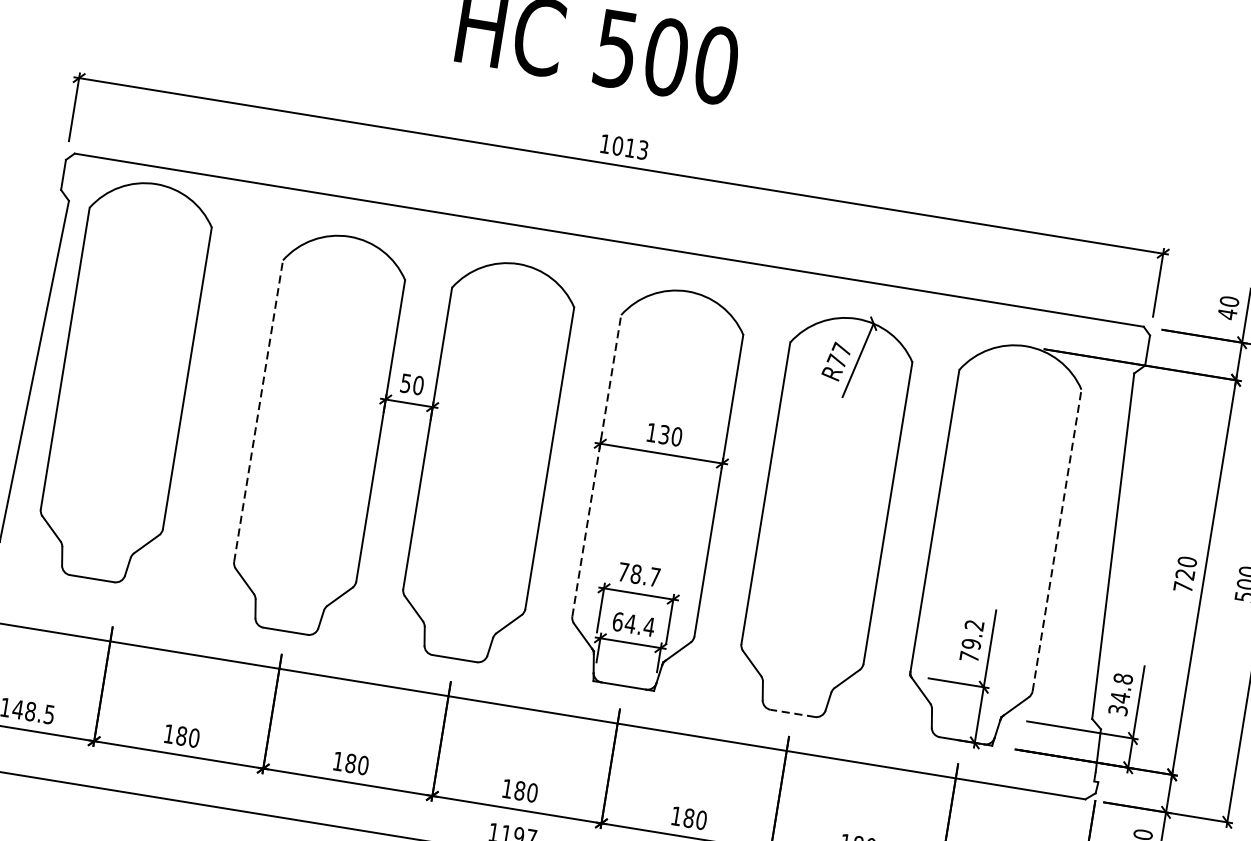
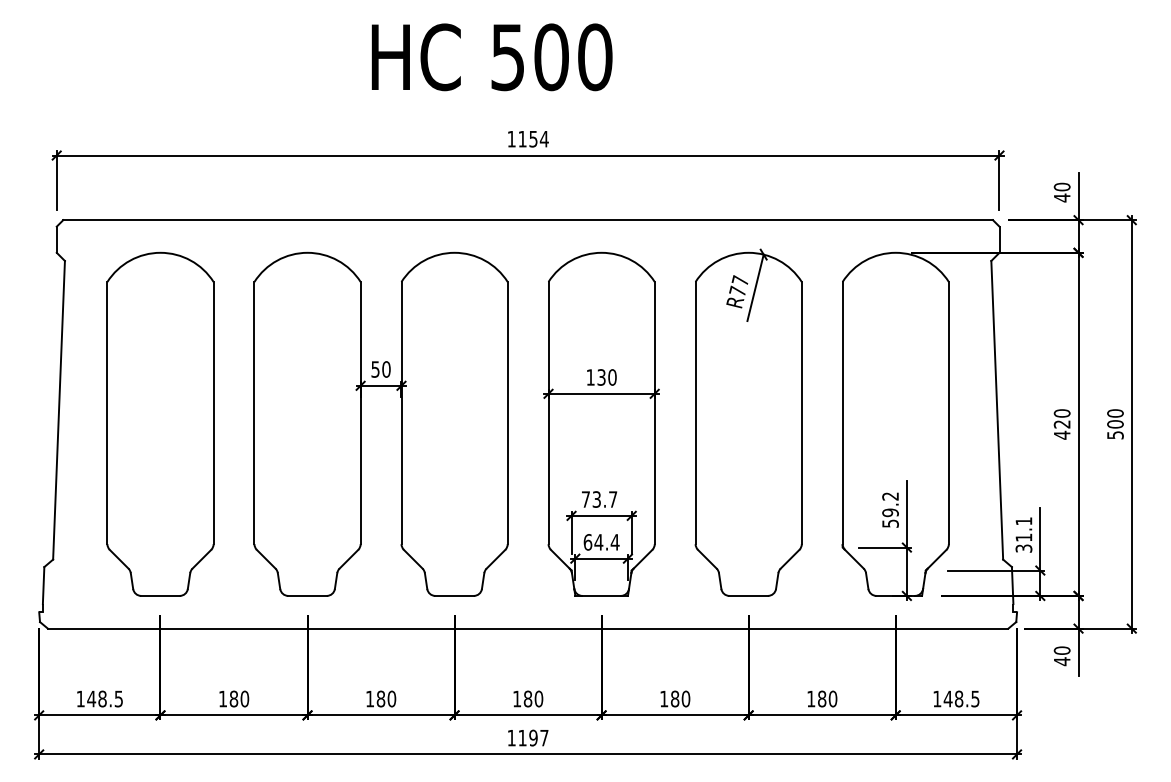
text: (630, 147) -> (533, 138), 1013 -> 1154
part: (124, 380) -> (160, 423), moved
line: (258, 410) -> (254, 412), dashed -> solid
line: (596, 465) -> (548, 412), dashed -> solid
line: (1056, 539) -> (948, 412), dashed -> solid
text: (635, 574) -> (596, 499), 78.7 -> 73.7
text: (1183, 586) -> (1062, 434), 720 -> 420
text: (969, 656) -> (890, 523), 79.2 -> 59.2
text: (1121, 688) -> (1023, 529), 34.8 -> 31.1
line: (792, 712) -> (748, 595), dashed -> solid

